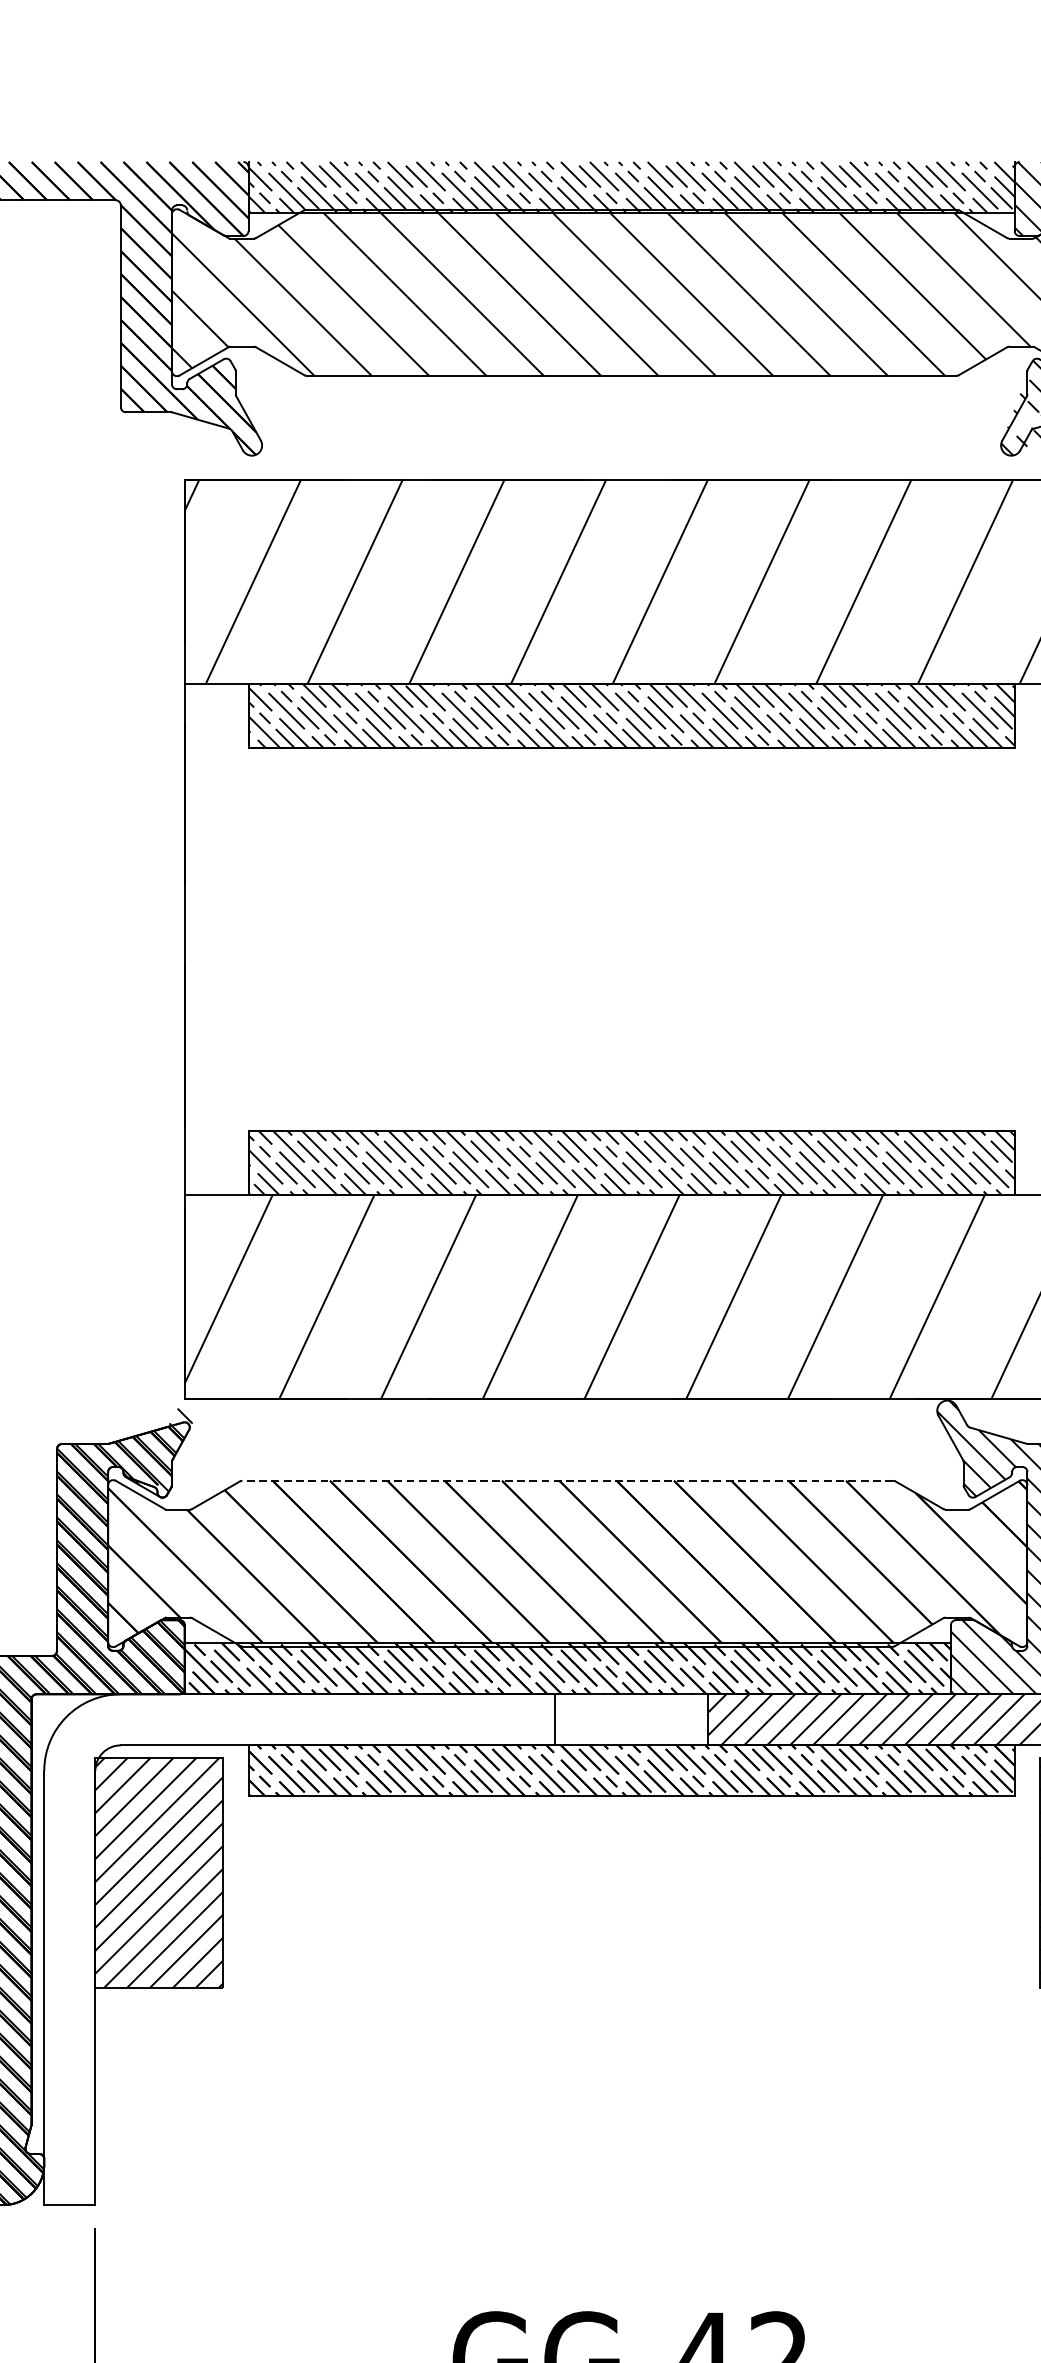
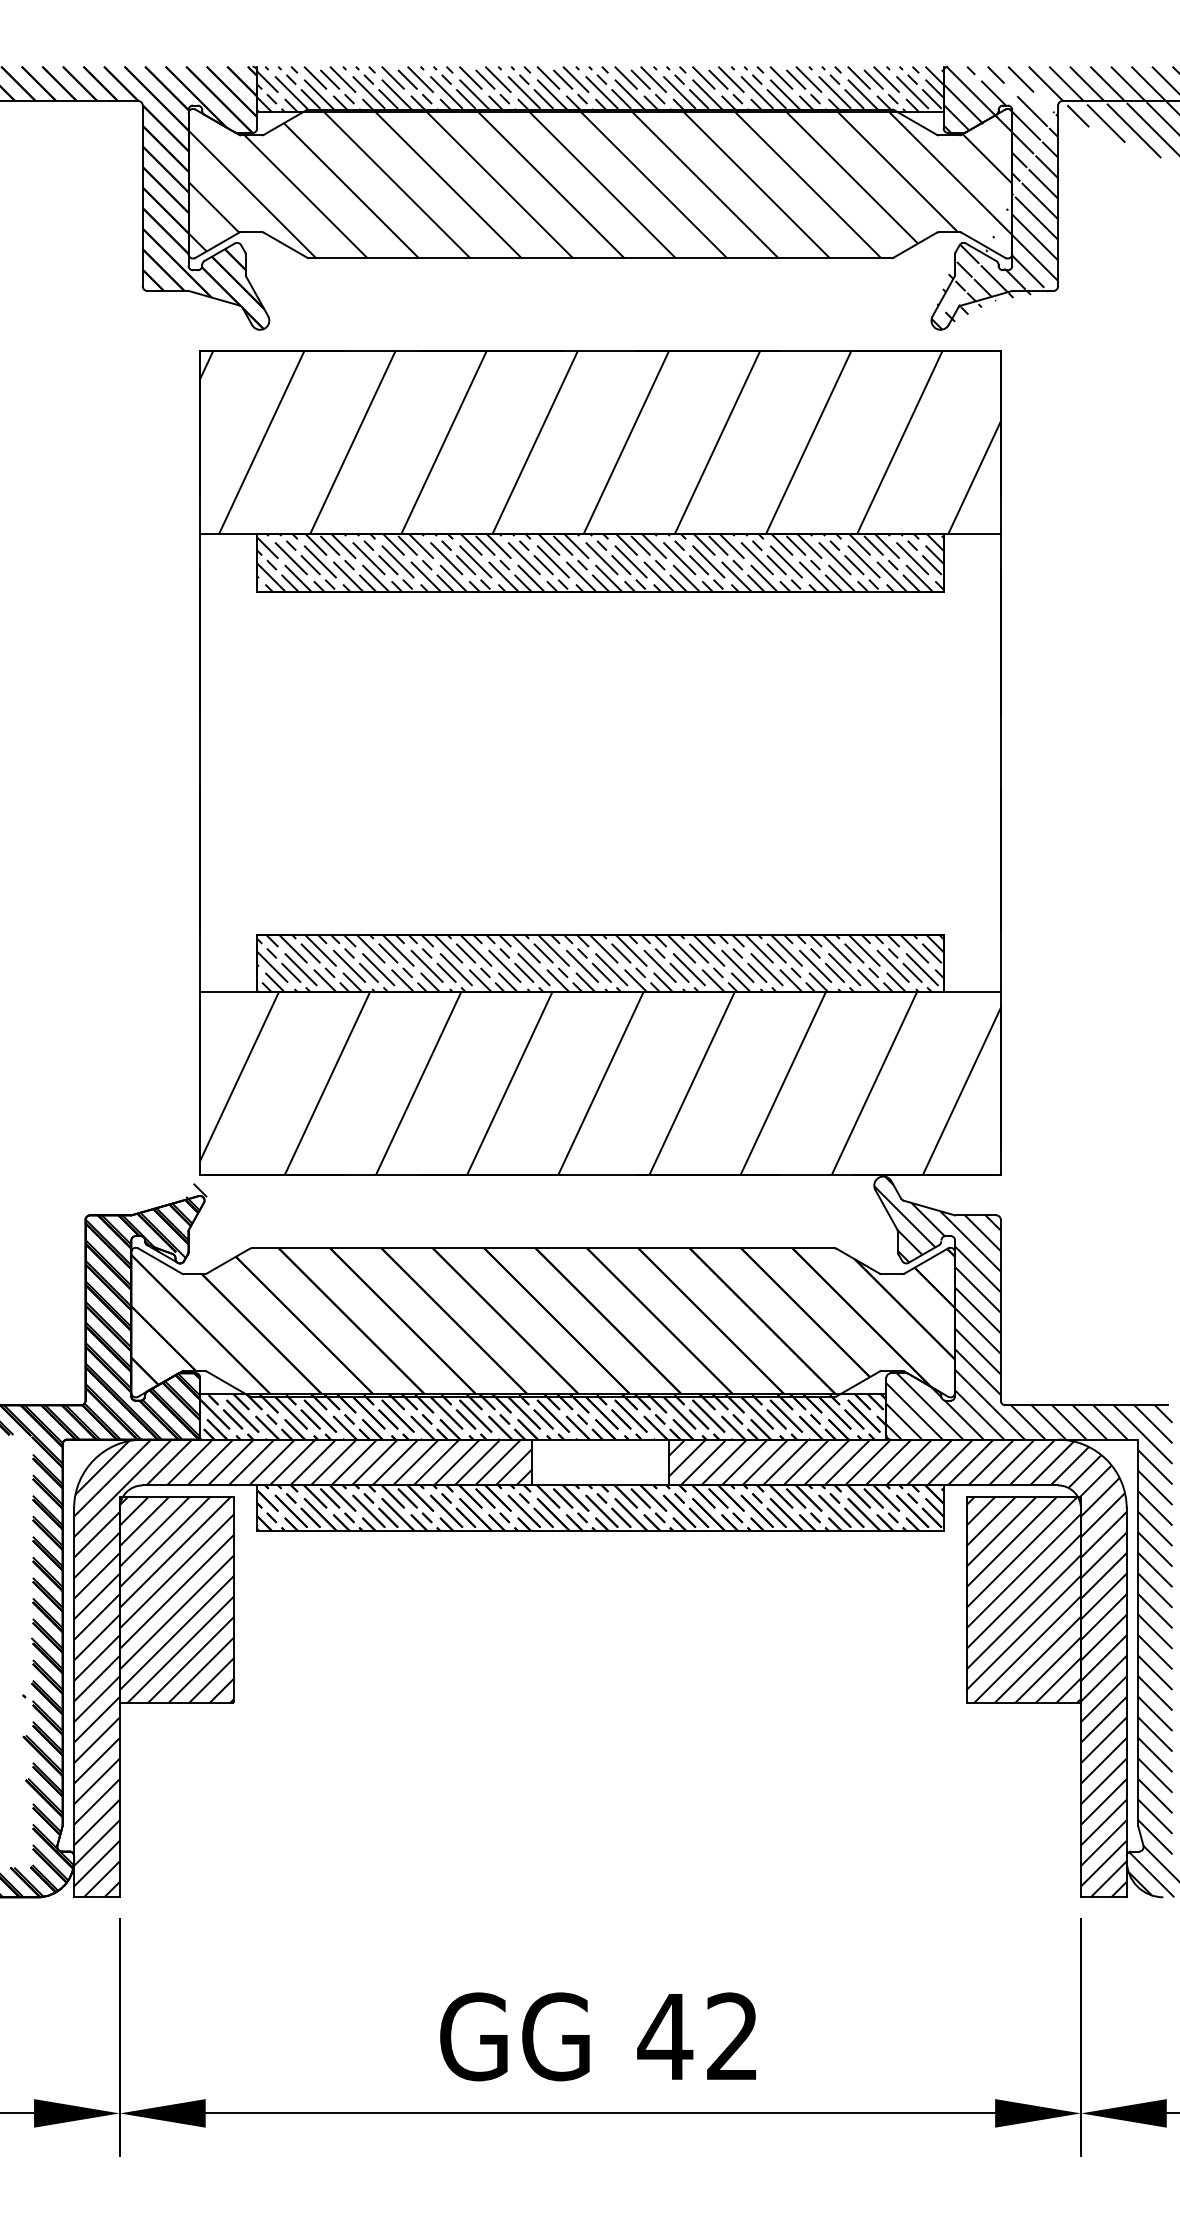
line: (566, 1480) -> (542, 1248), dashed -> solid
hatch: (299, 1949) -> (302, 1668), added

